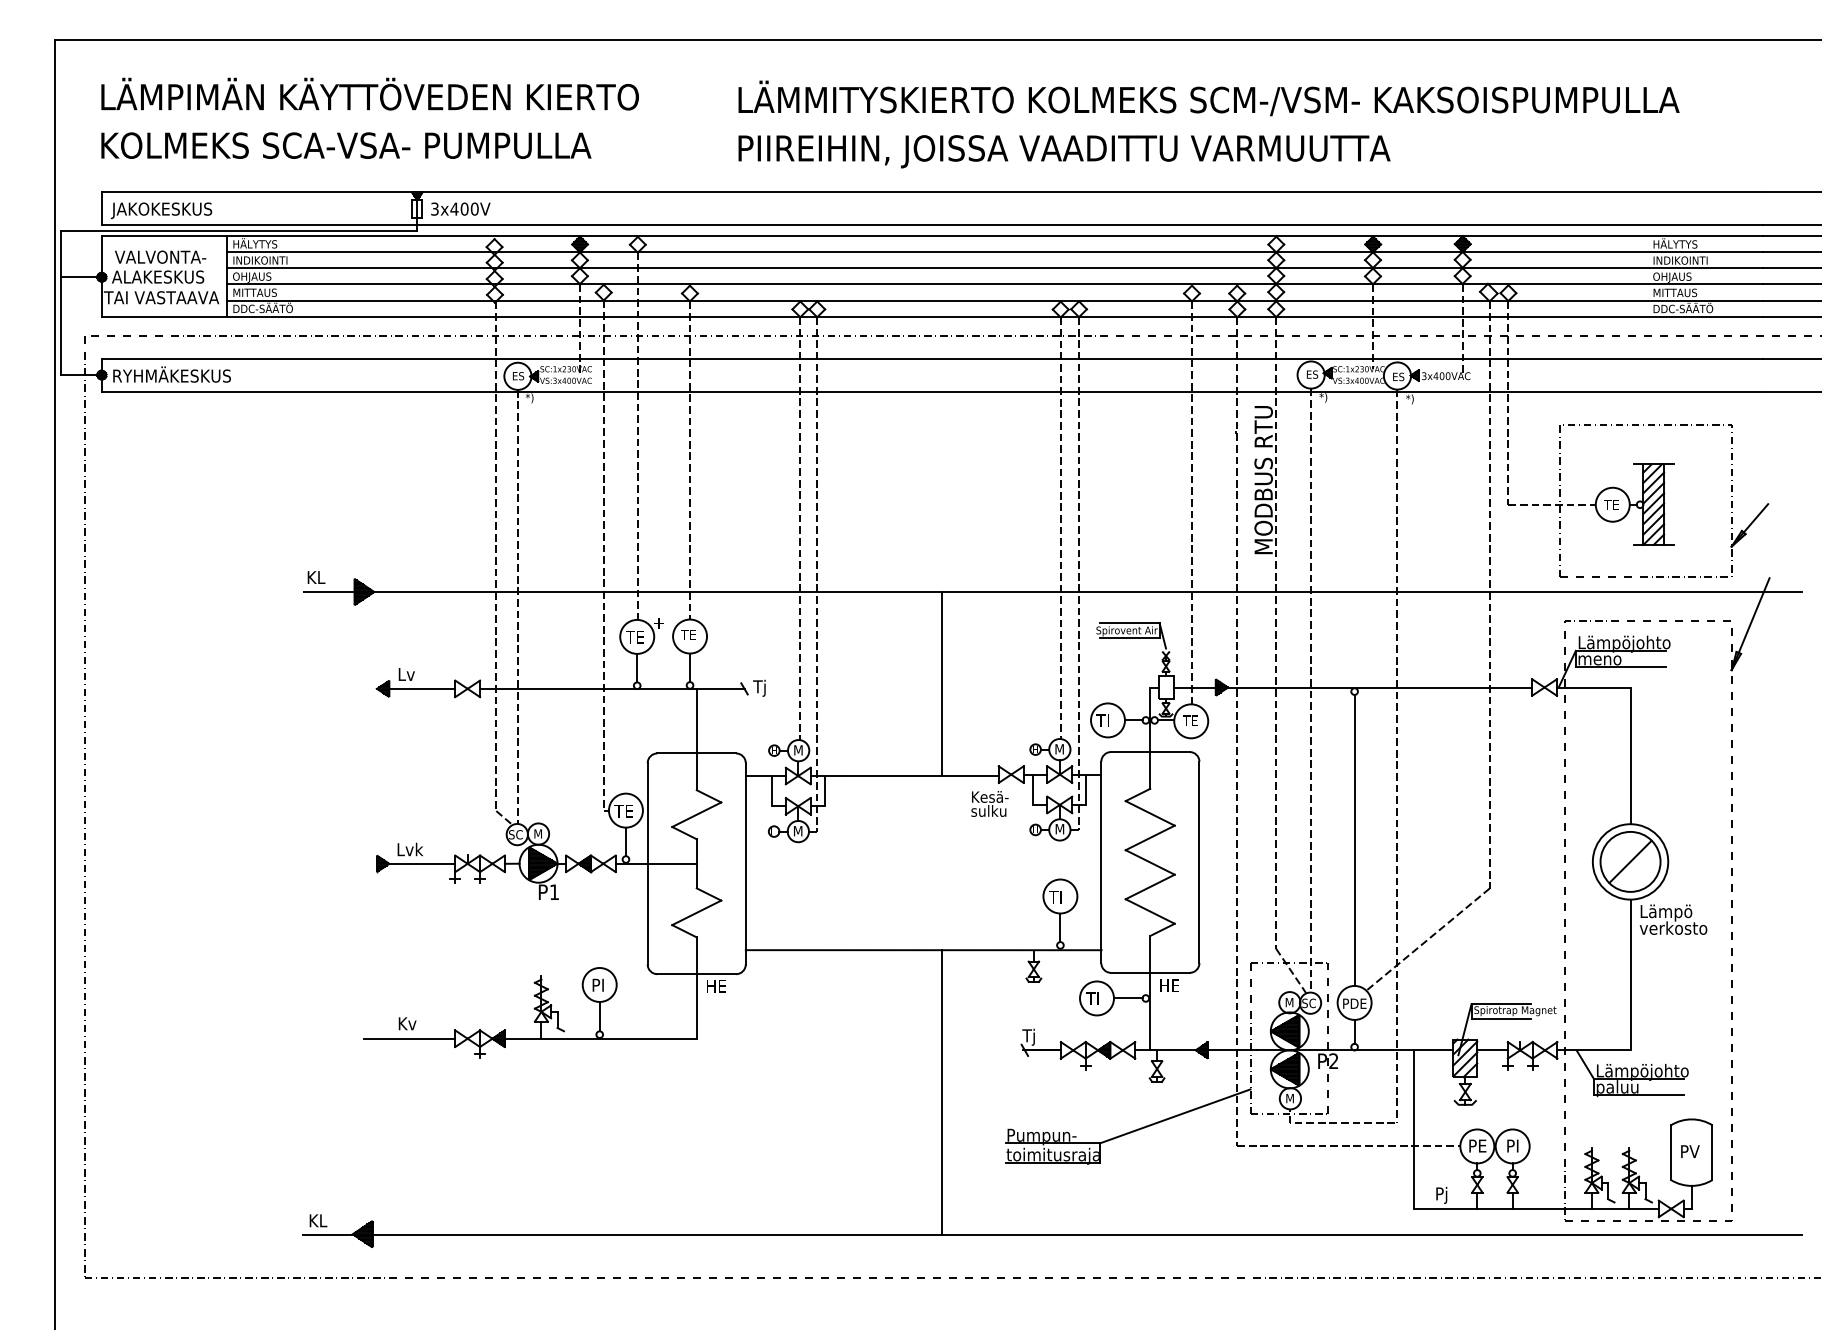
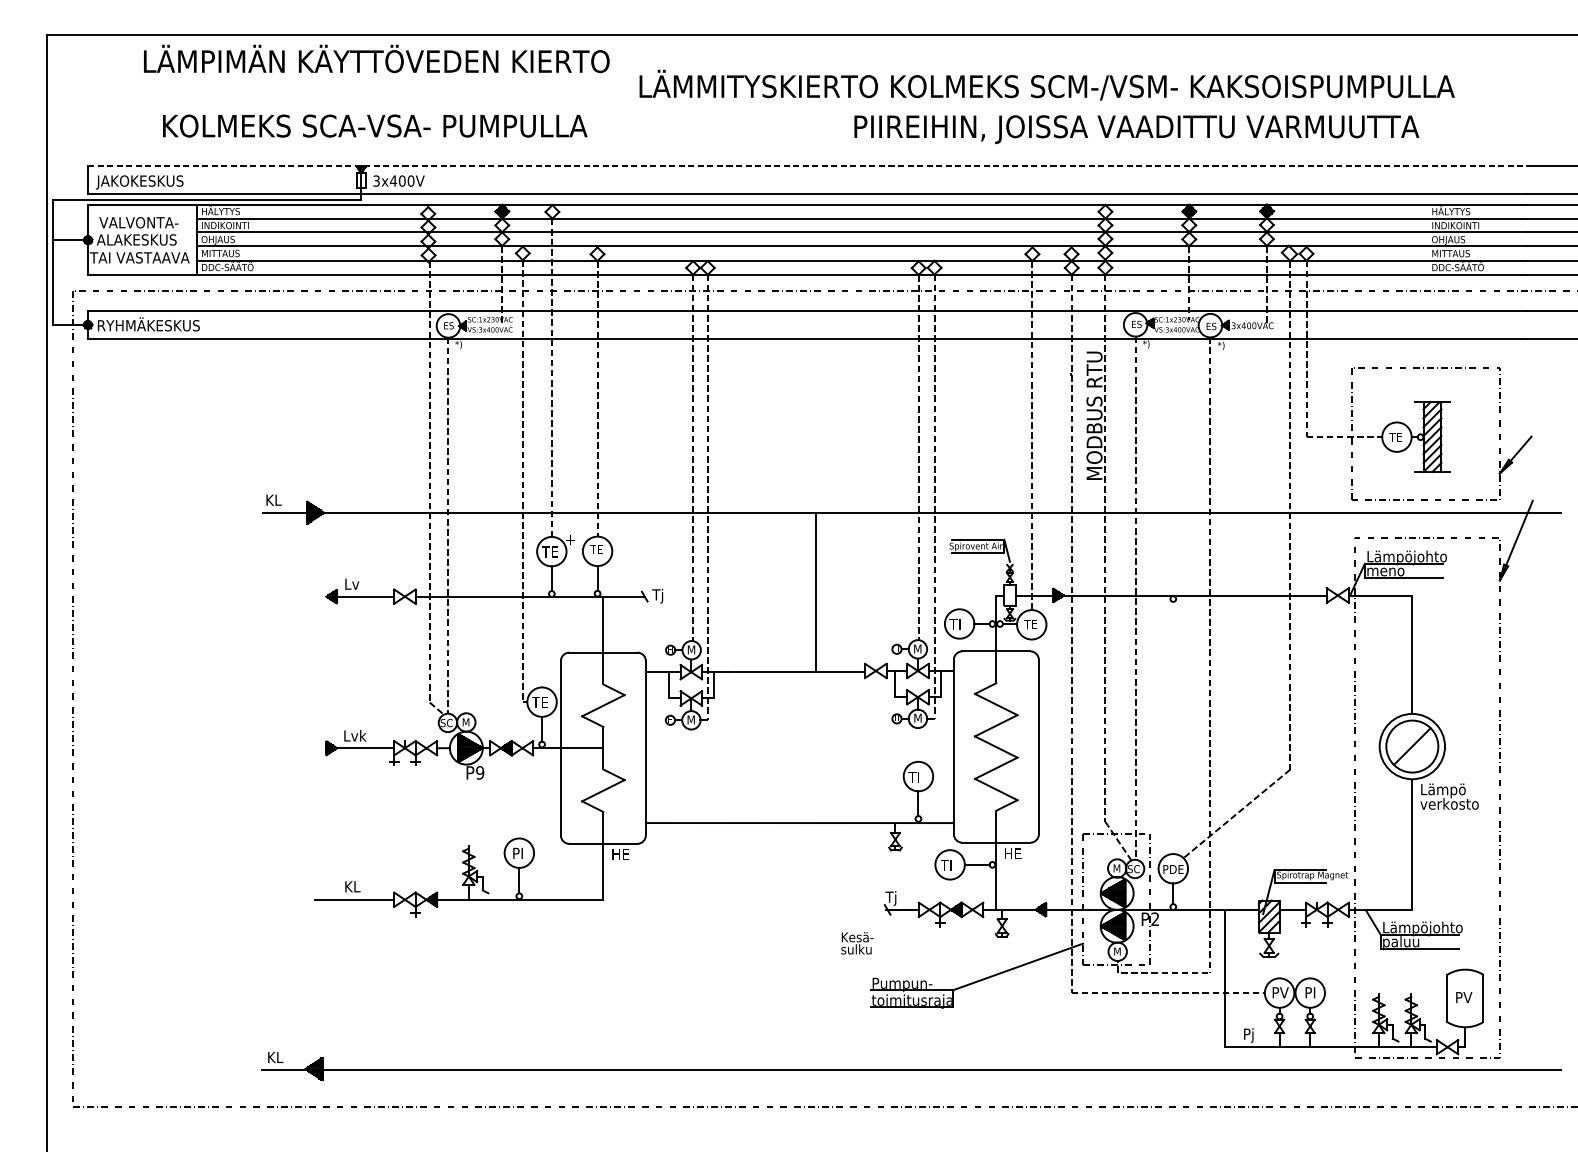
text: (369, 93) -> (376, 58), moved
text: (346, 145) -> (375, 125), moved
text: (1064, 151) -> (1136, 129), moved
line: (932, 192) -> (807, 166), solid -> dashed
text: (989, 803) -> (857, 942), moved
line: (1354, 839) -> (1173, 727), removed
text: (554, 892) -> (480, 773), P1 -> P9
text: (412, 1023) -> (357, 886), Kv -> KL
line: (941, 1092) -> (815, 946), removed
text: (1482, 1145) -> (1284, 992), PE -> PV

